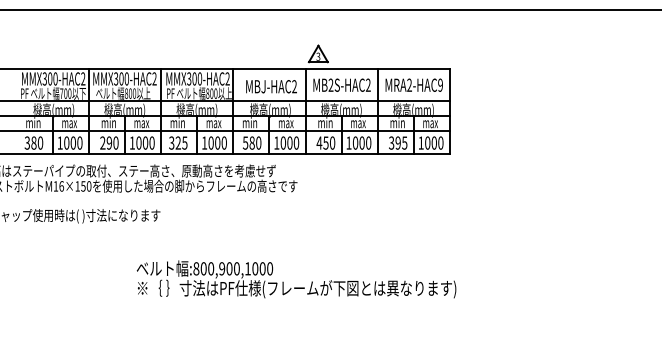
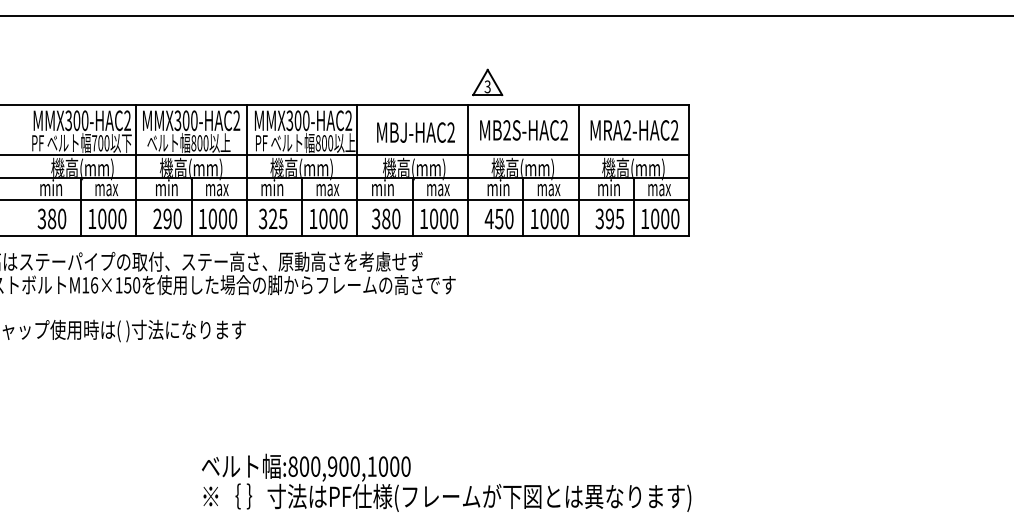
text: (440, 85) -> (674, 130), MRA2-HAC9 -> MRA2-HAC2
text: (245, 142) -> (376, 218), 580 -> 380
text: (296, 279) -> (446, 483), moved

